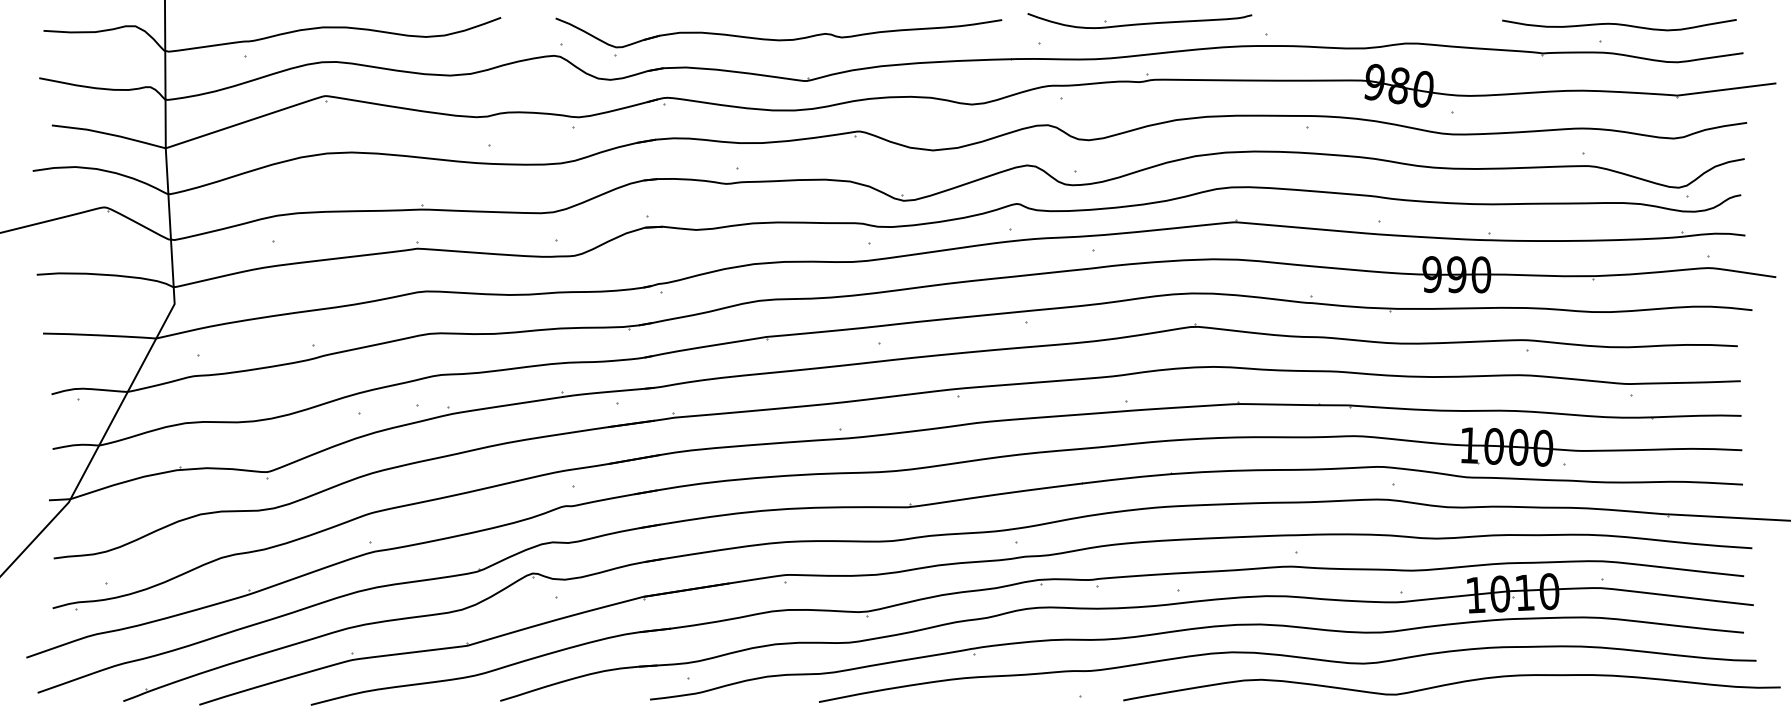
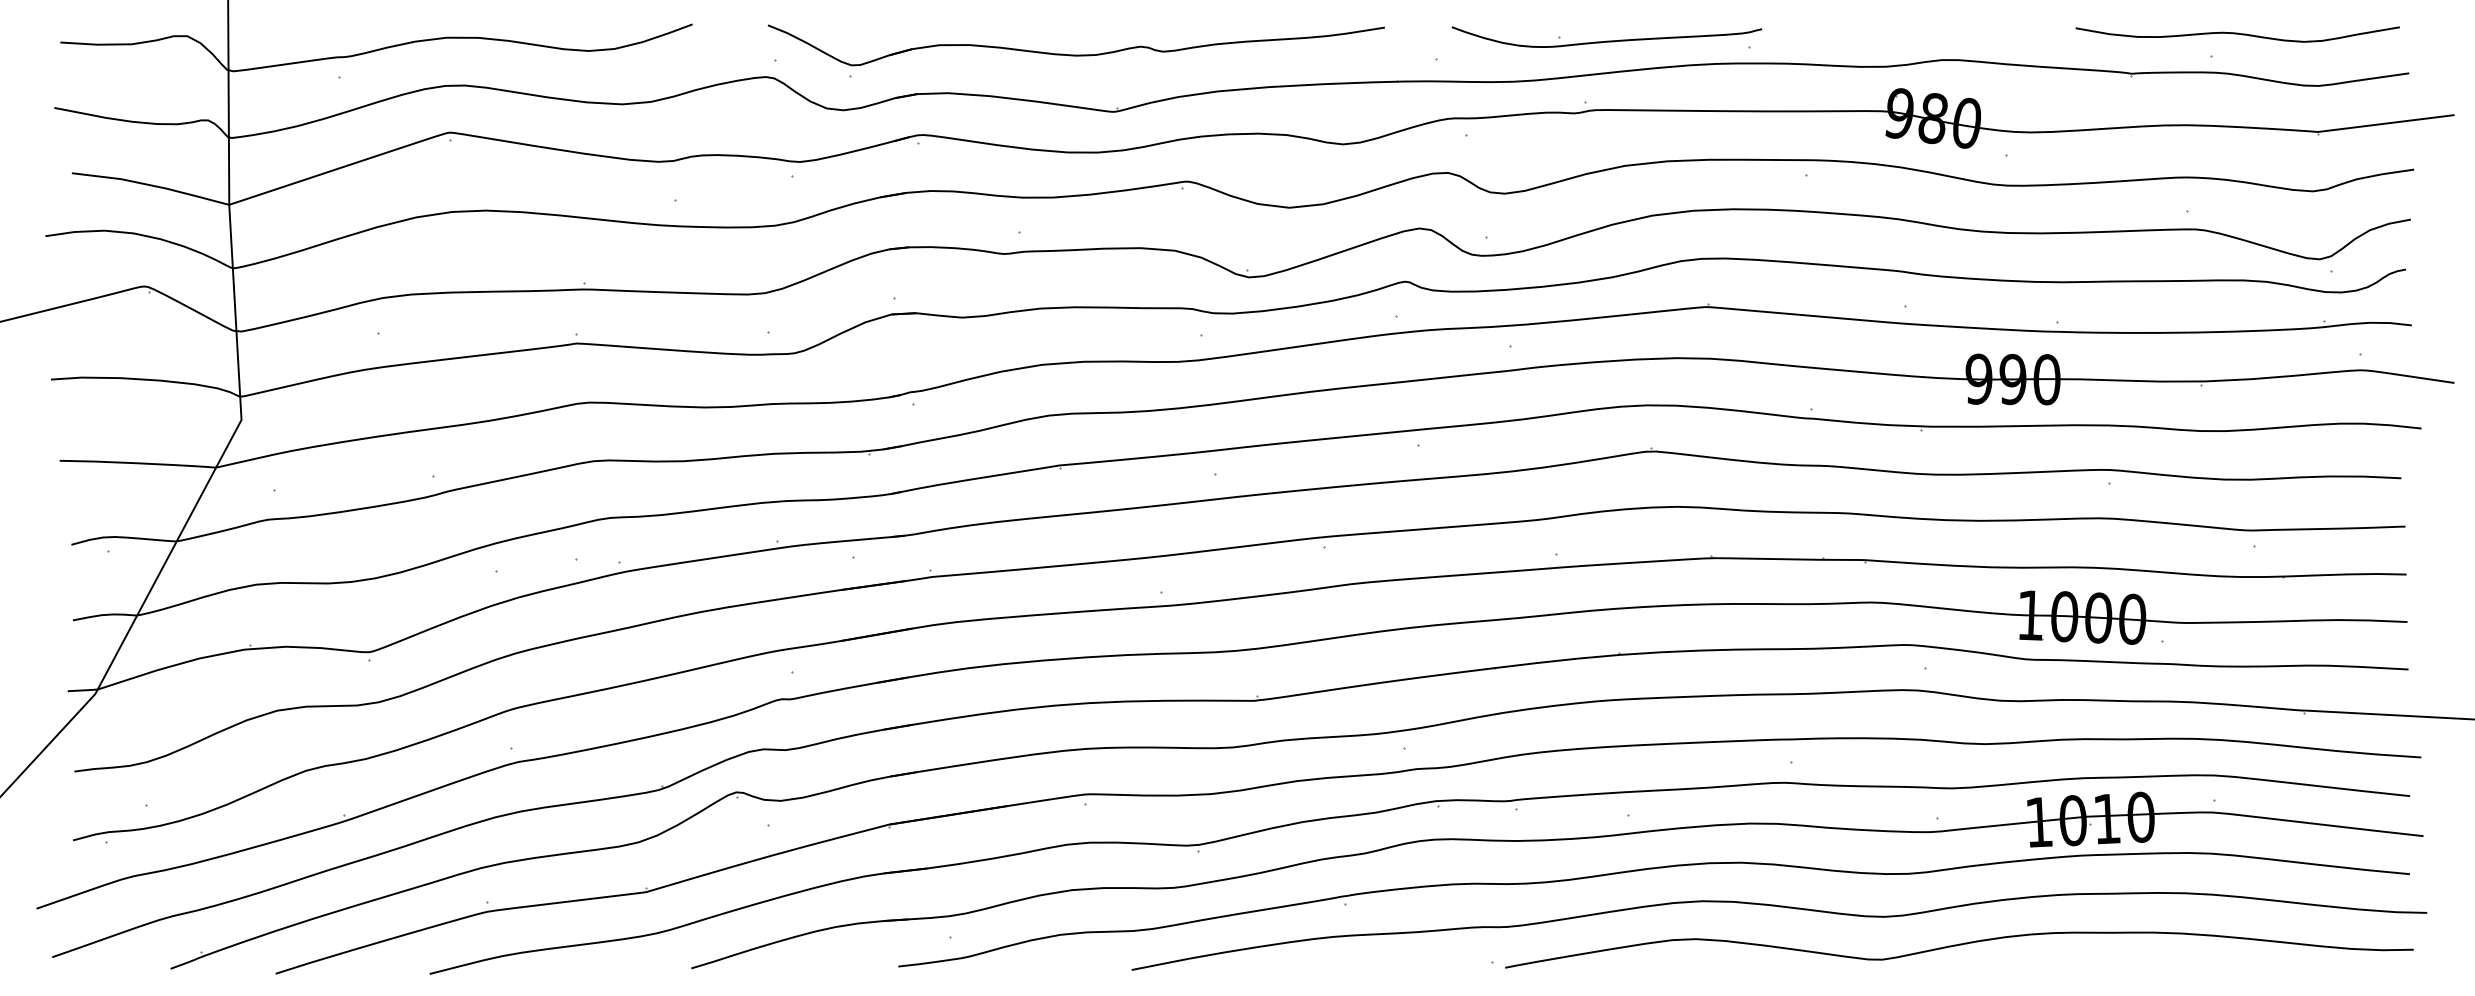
part: (1139, 20) -> (1606, 36), moved
curve: (1449, 685) -> (1955, 947), moved

